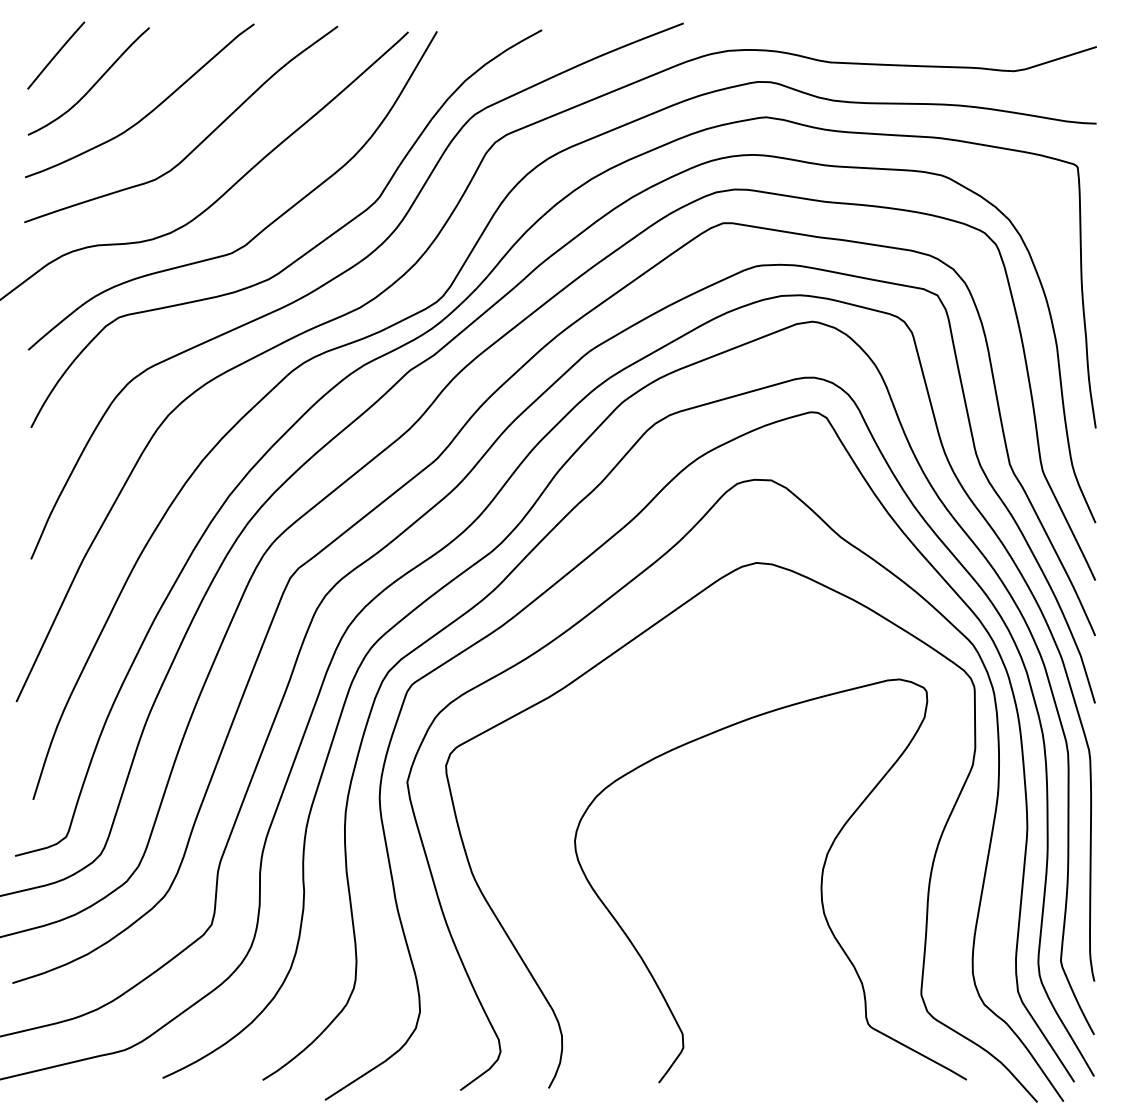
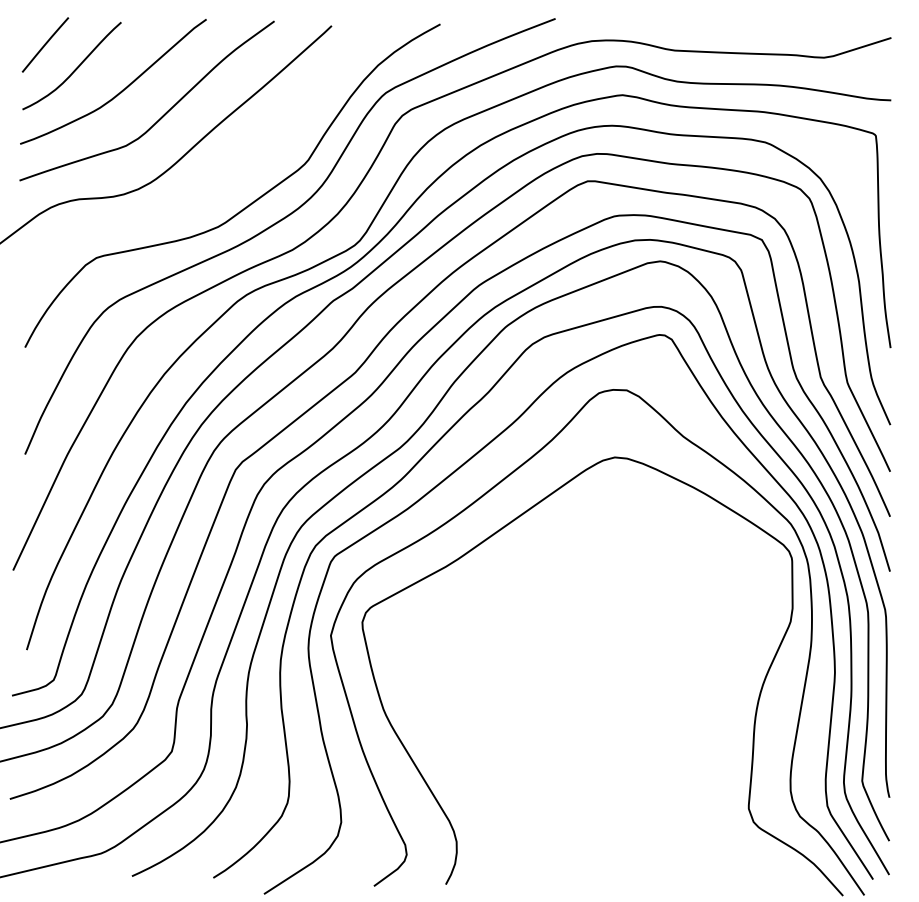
curve: (262, 228) -> (213, 185), removed
curve: (820, 884) -> (666, 718), removed

